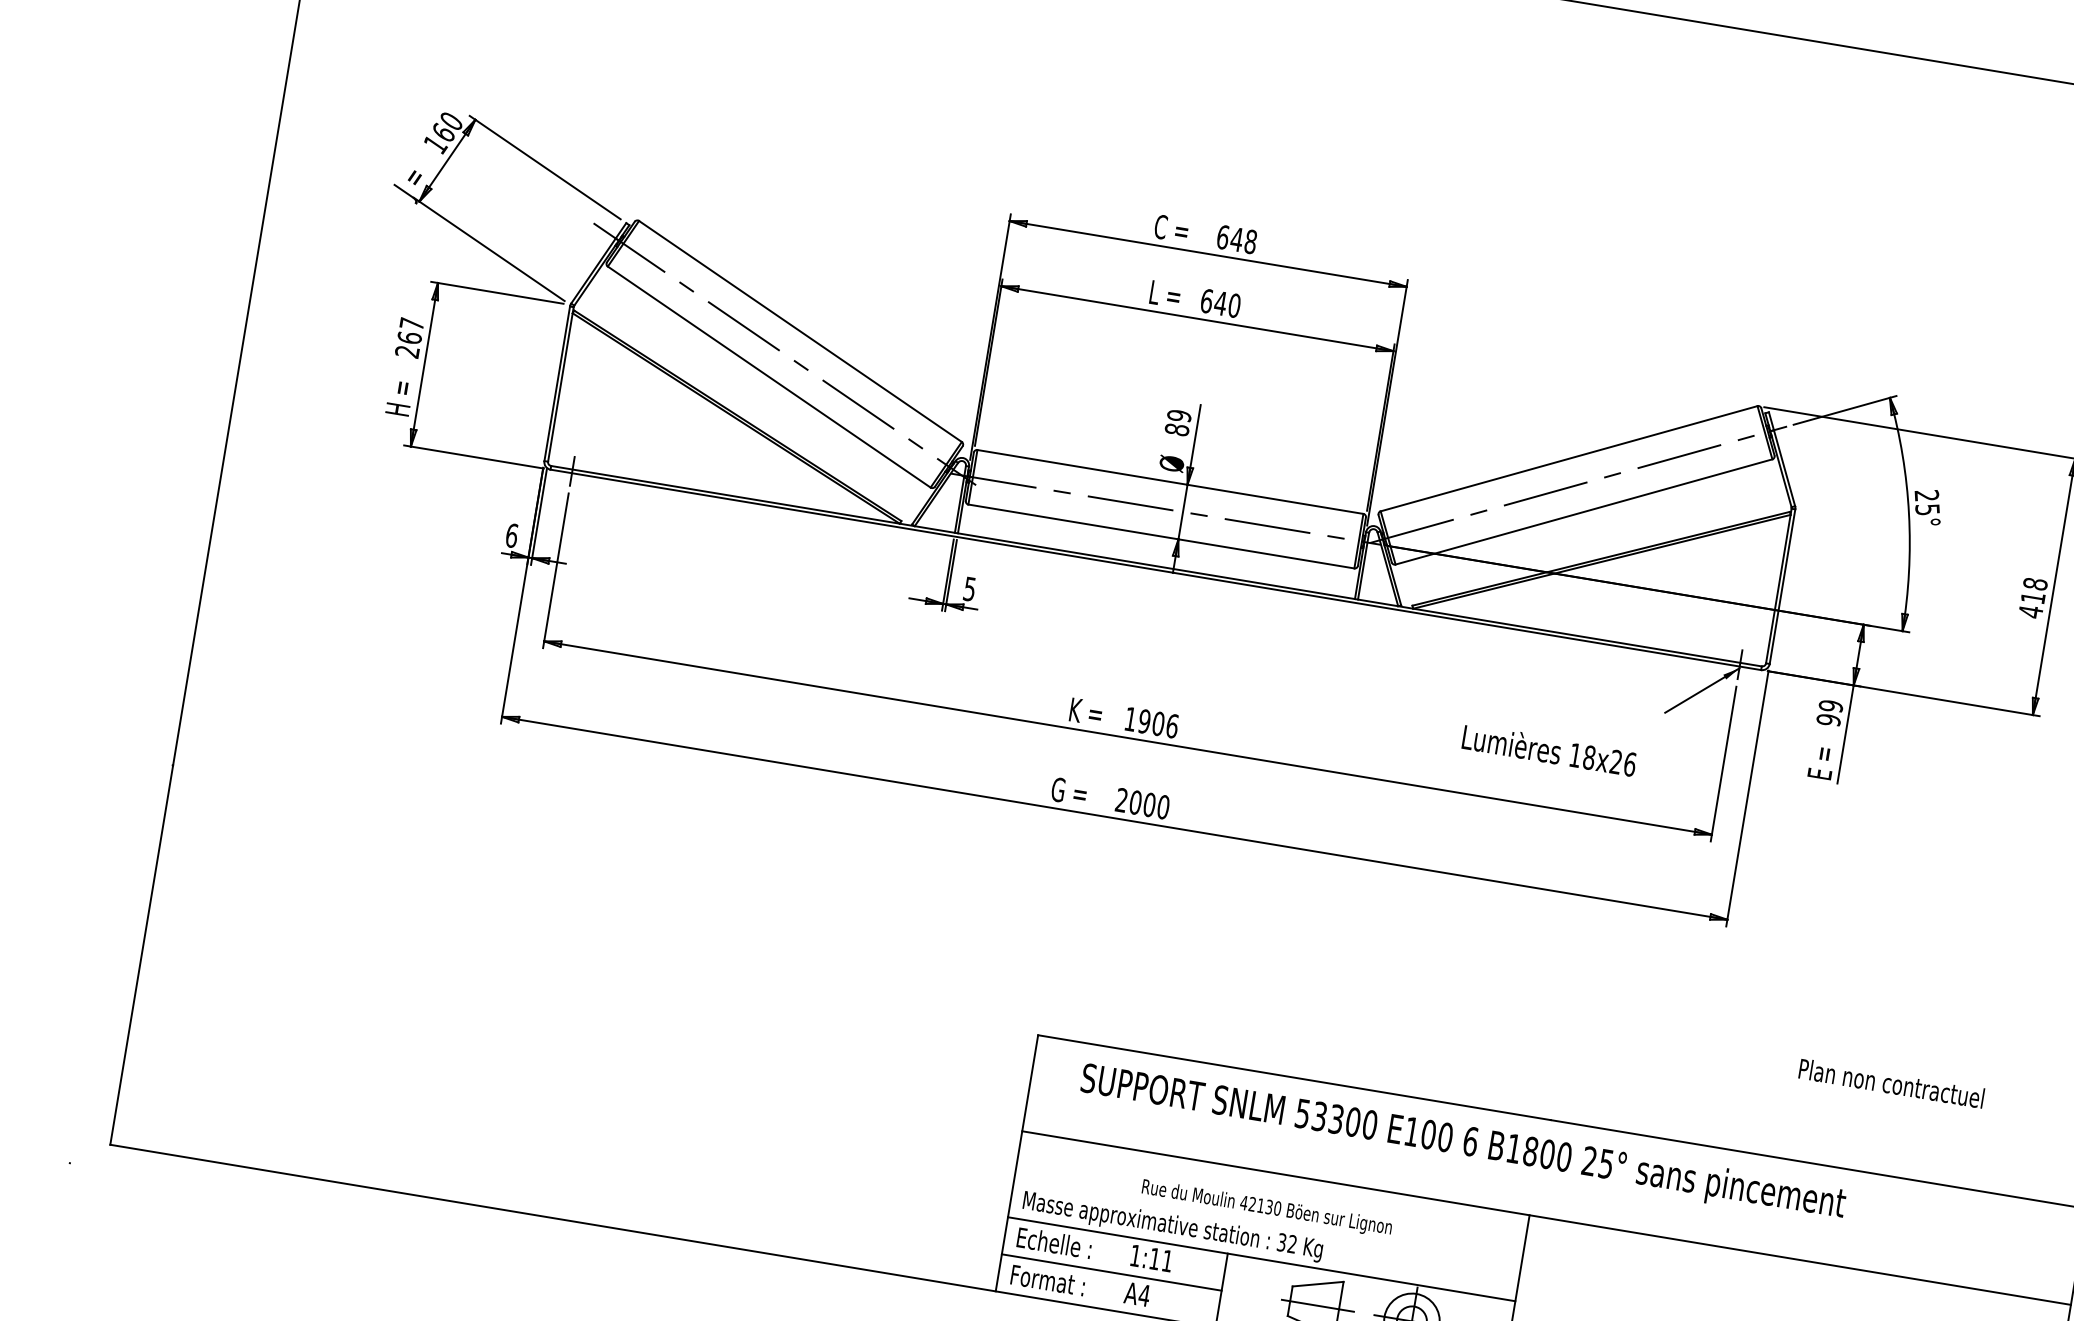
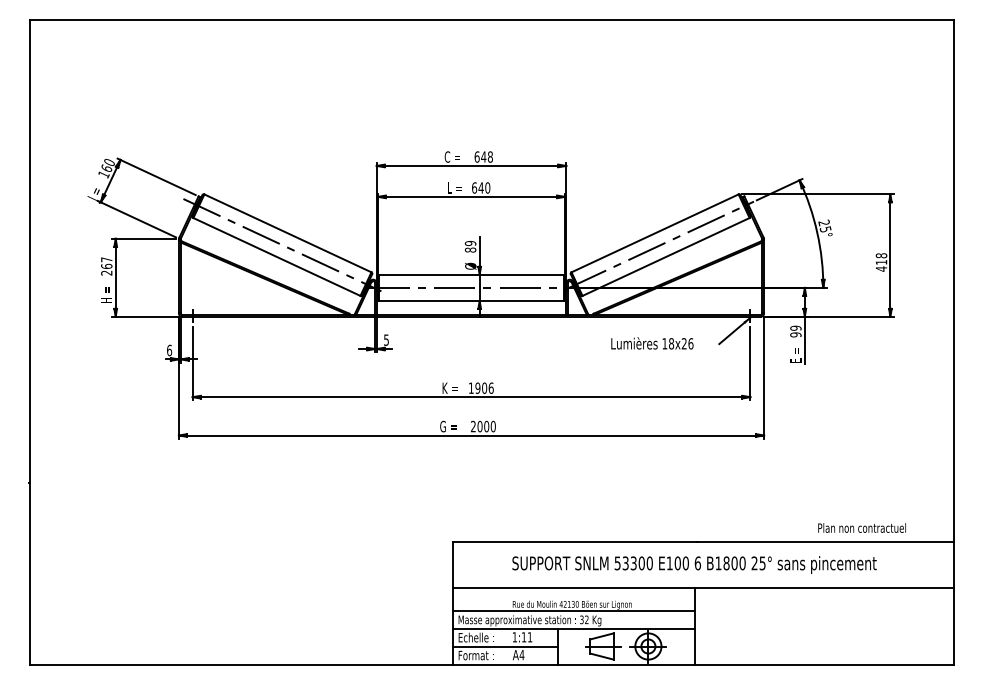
text: (1549, 750) -> (652, 343), moved
text: (1890, 1082) -> (861, 527), moved
text: (1463, 1142) -> (694, 564), moved
line: (1267, 1222) -> (573, 611), added

